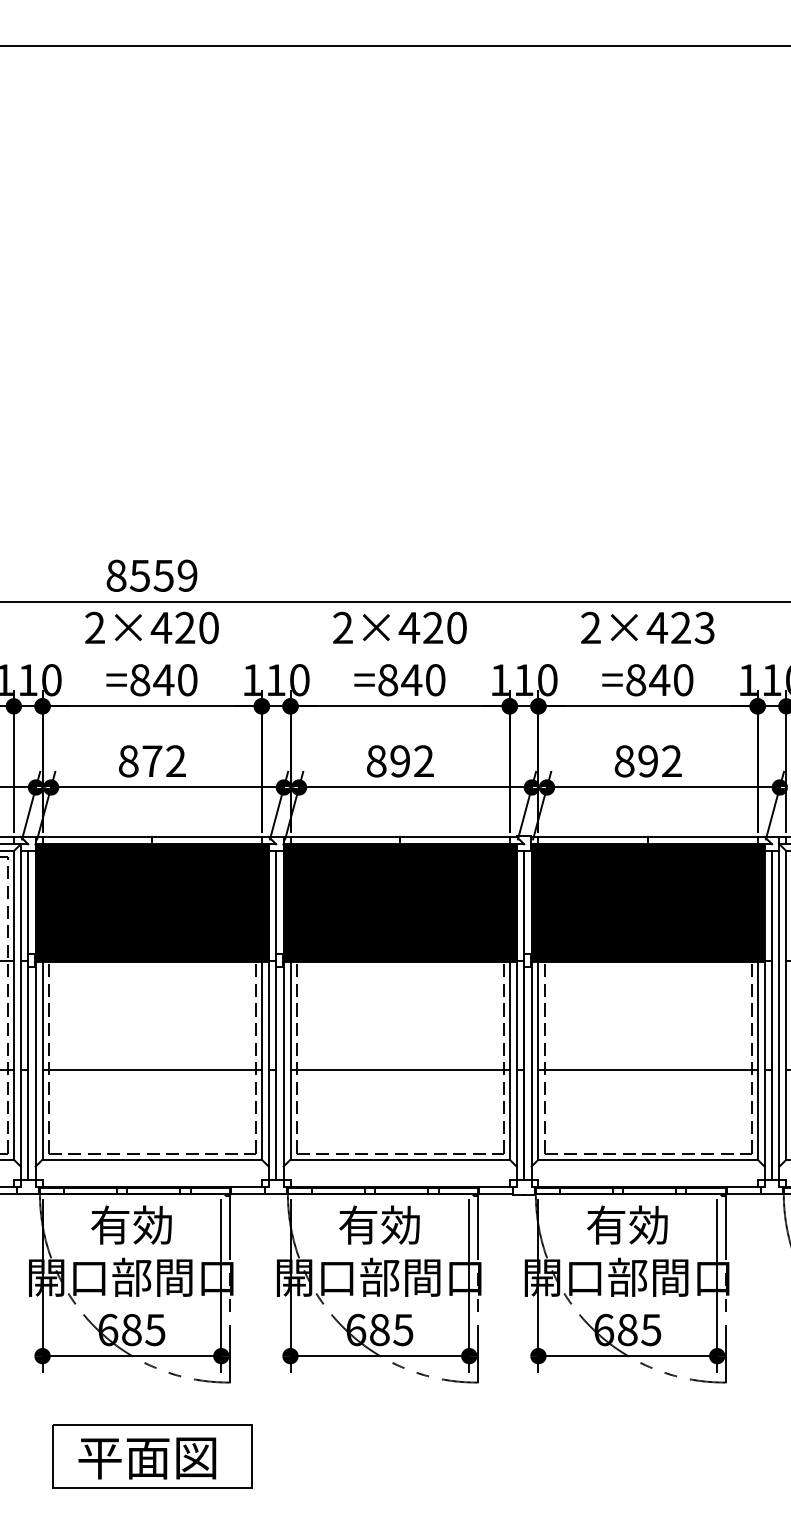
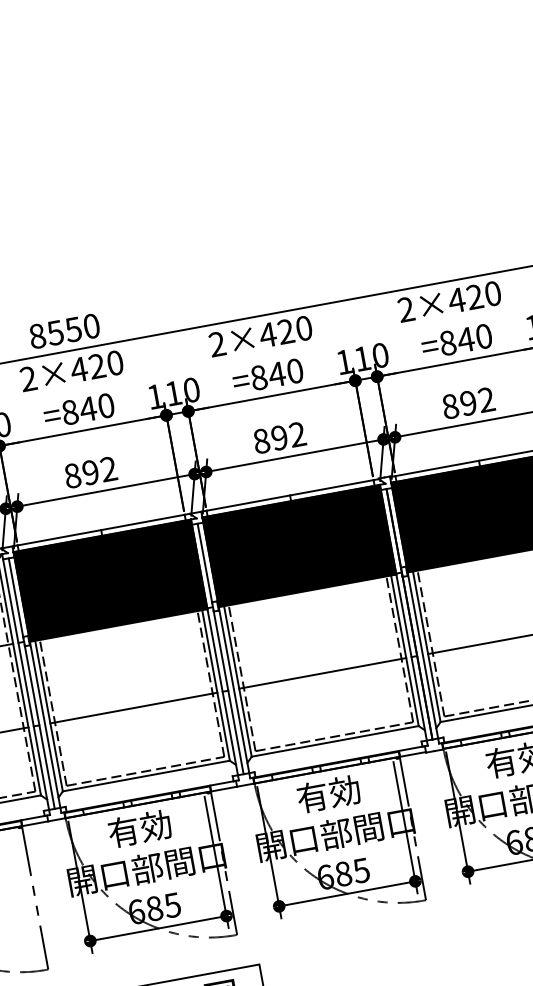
text: (187, 575) -> (91, 326), 8559 -> 8550
text: (704, 627) -> (492, 293), 2×423 -> 2×420
text: (152, 761) -> (90, 472), 872 -> 892

